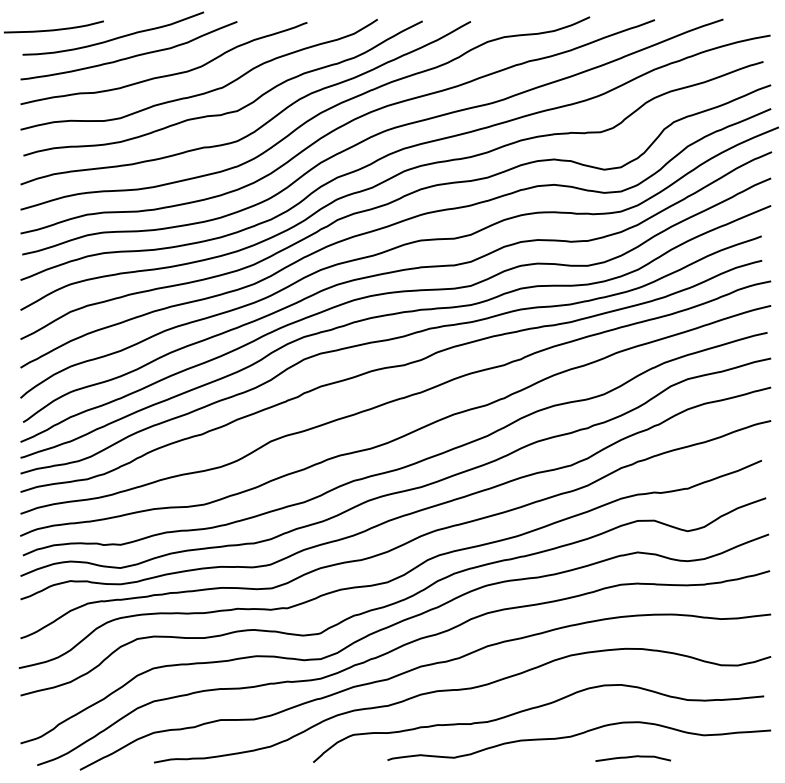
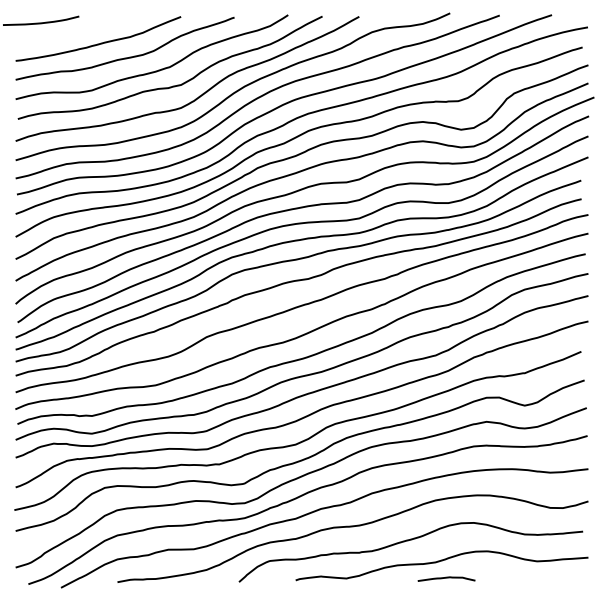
curve: (115, 37) -> (88, 28), removed
curve: (633, 757) -> (446, 578), moved

